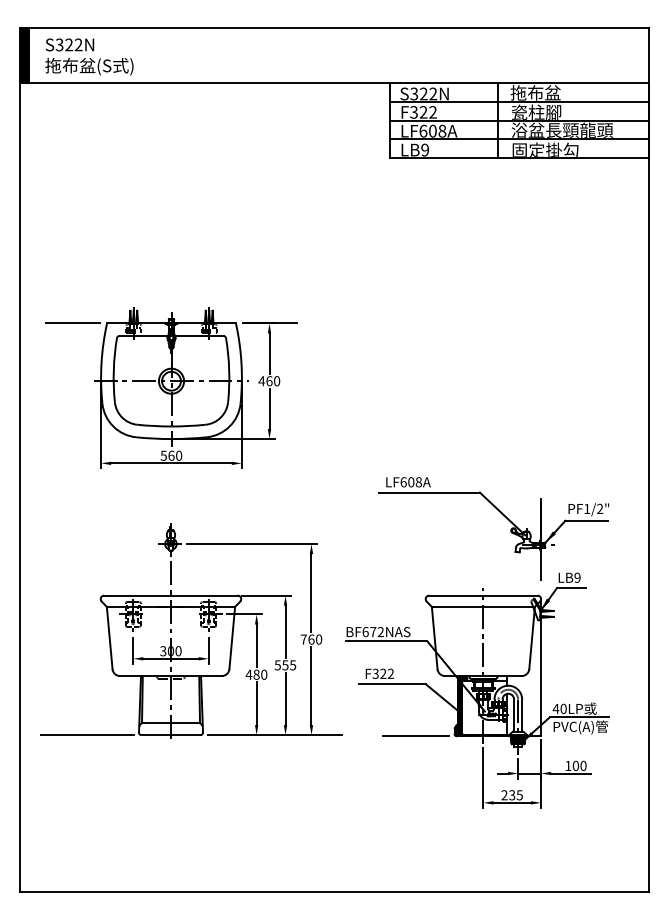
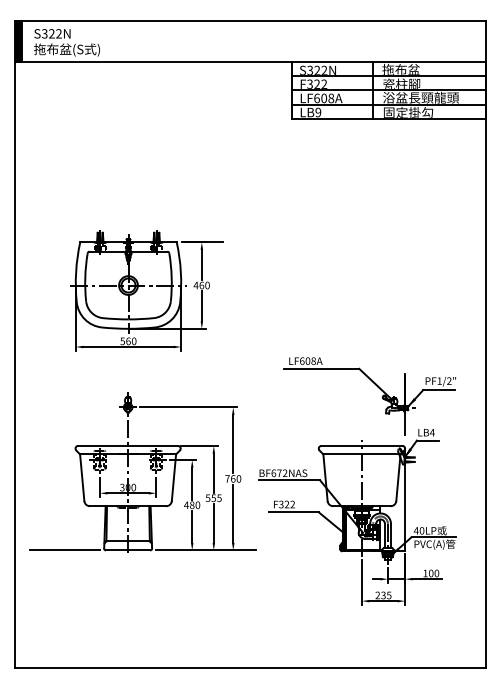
line: (72, 323) -> (54, 242), removed
text: (577, 577) -> (432, 432), LB9 -> LB4
line: (415, 736) -> (311, 551), removed

